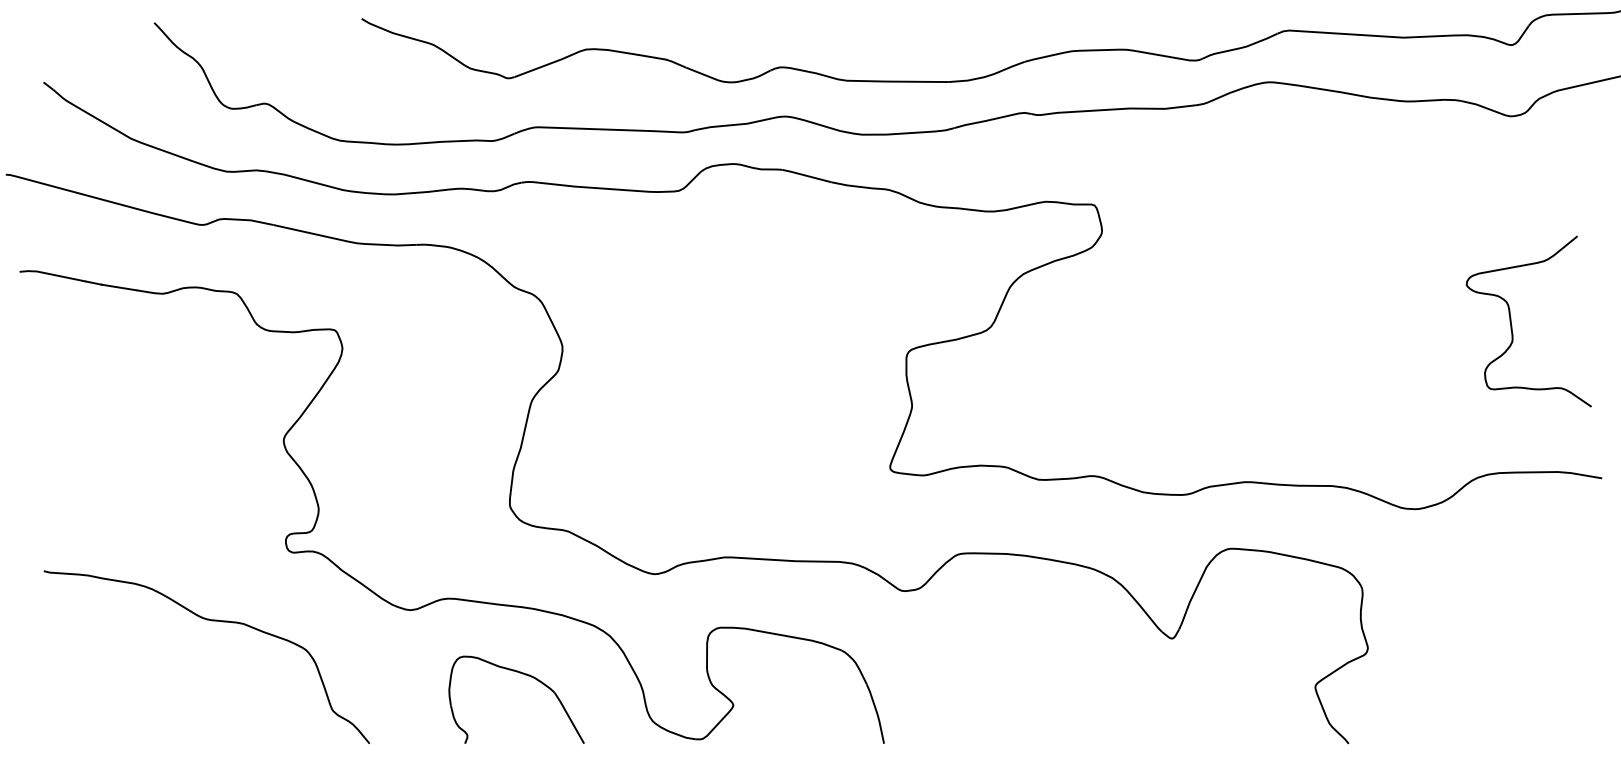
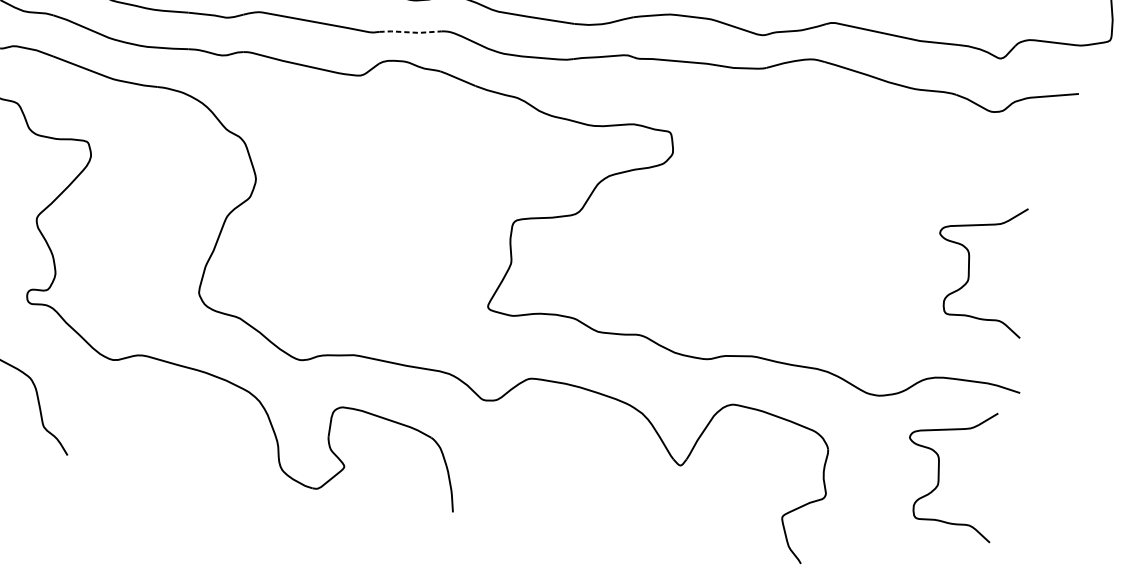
line: (736, 124) -> (410, 32), solid -> dashed
curve: (1512, 598) -> (939, 473), added
part: (525, 675) -> (191, 421), removed

